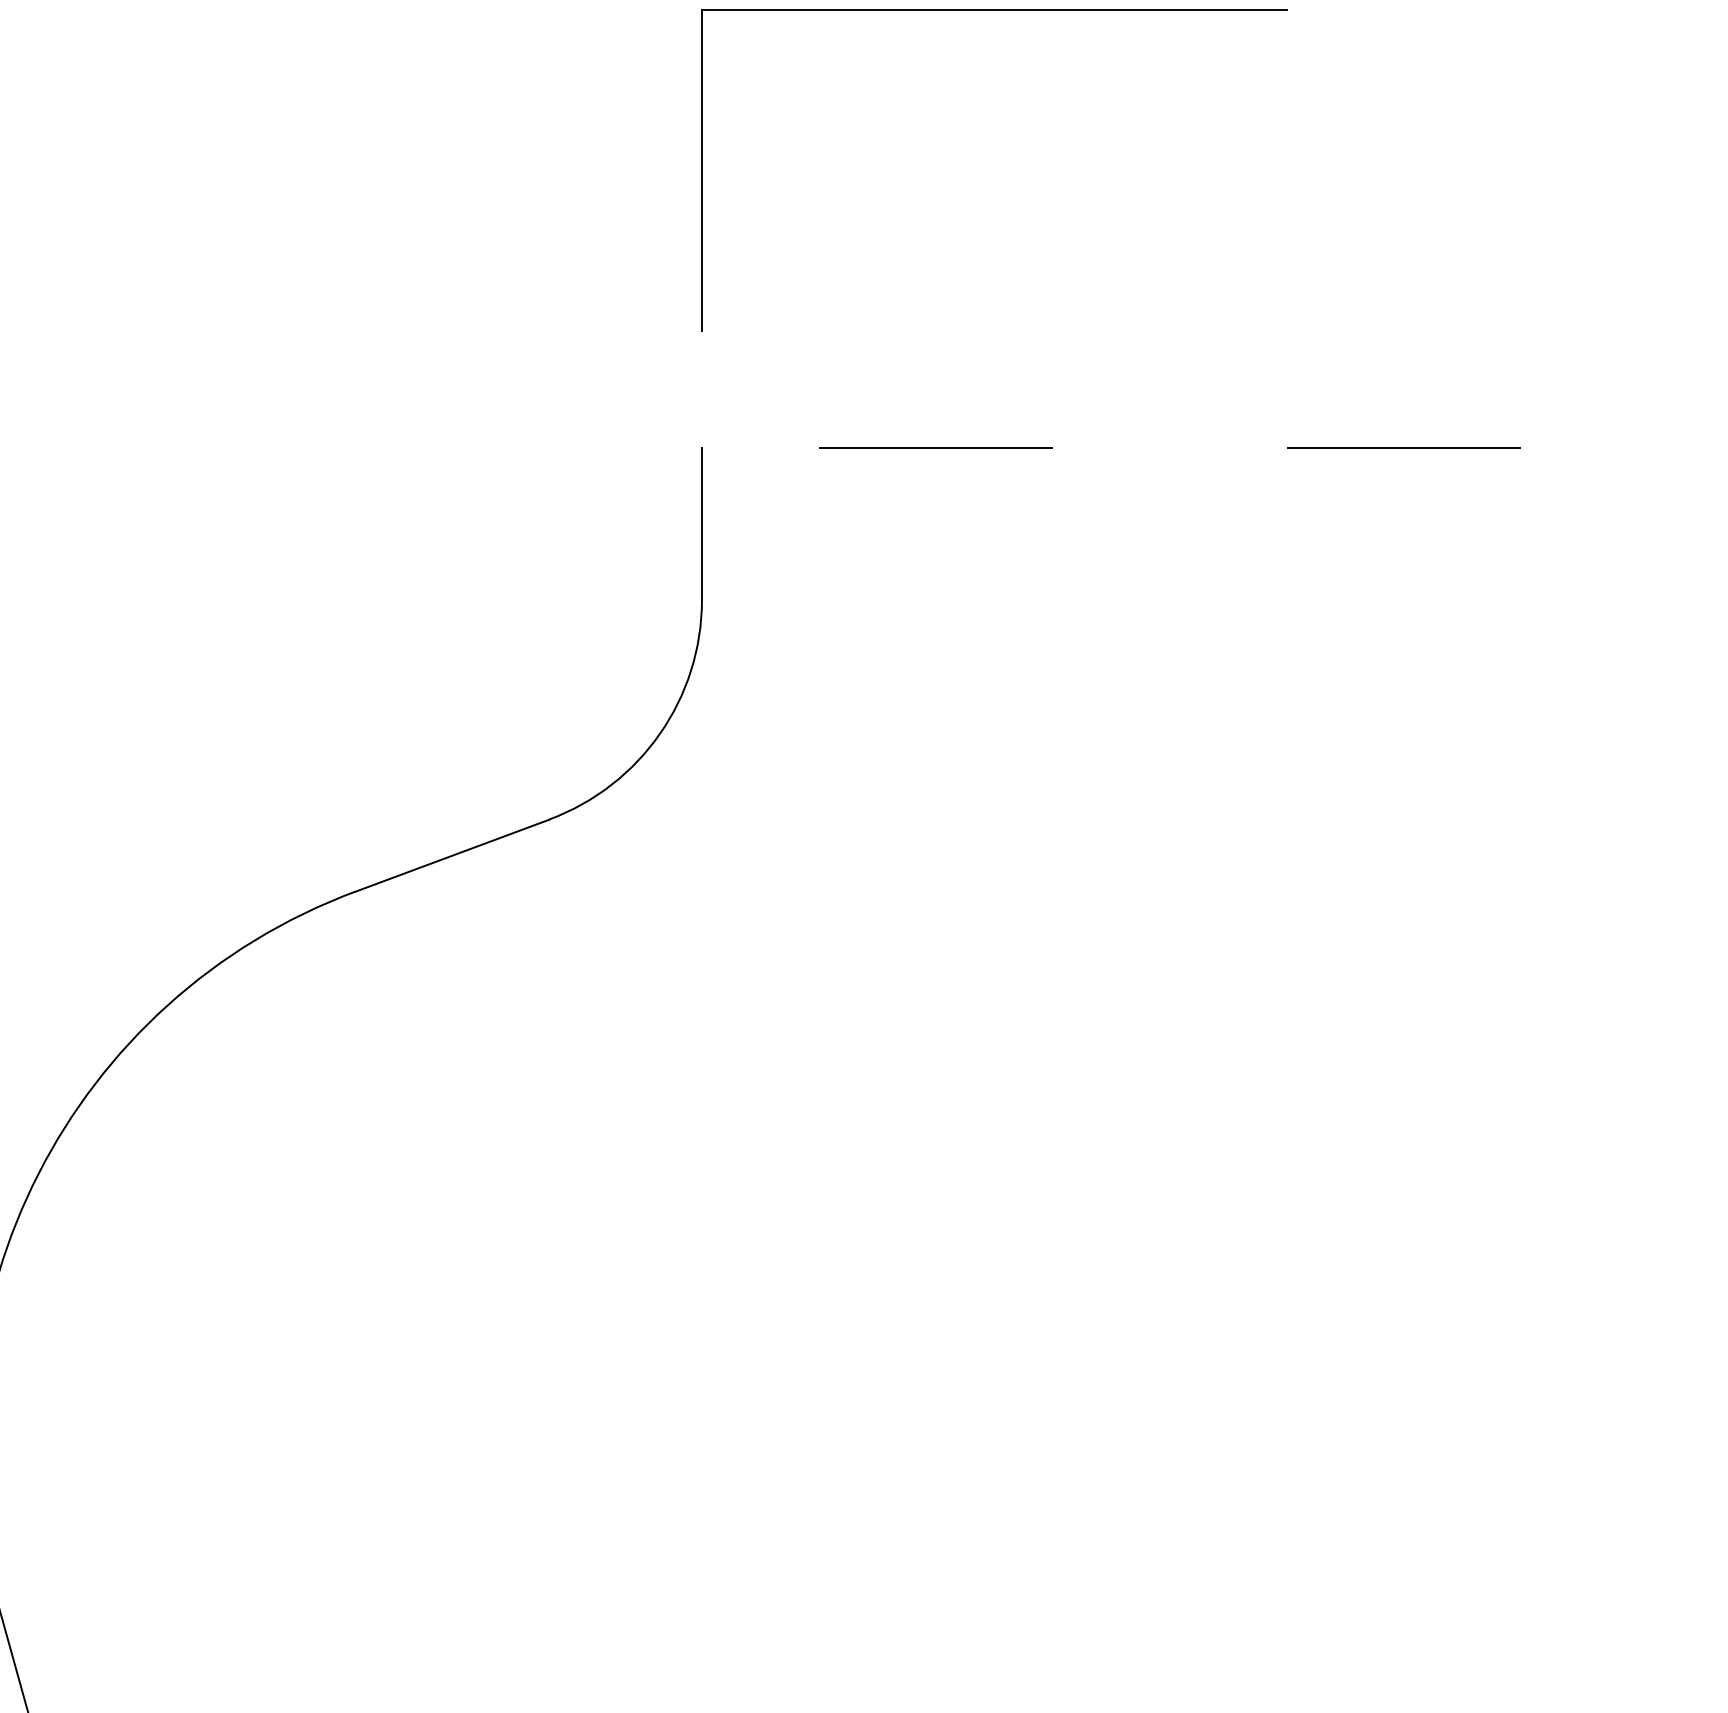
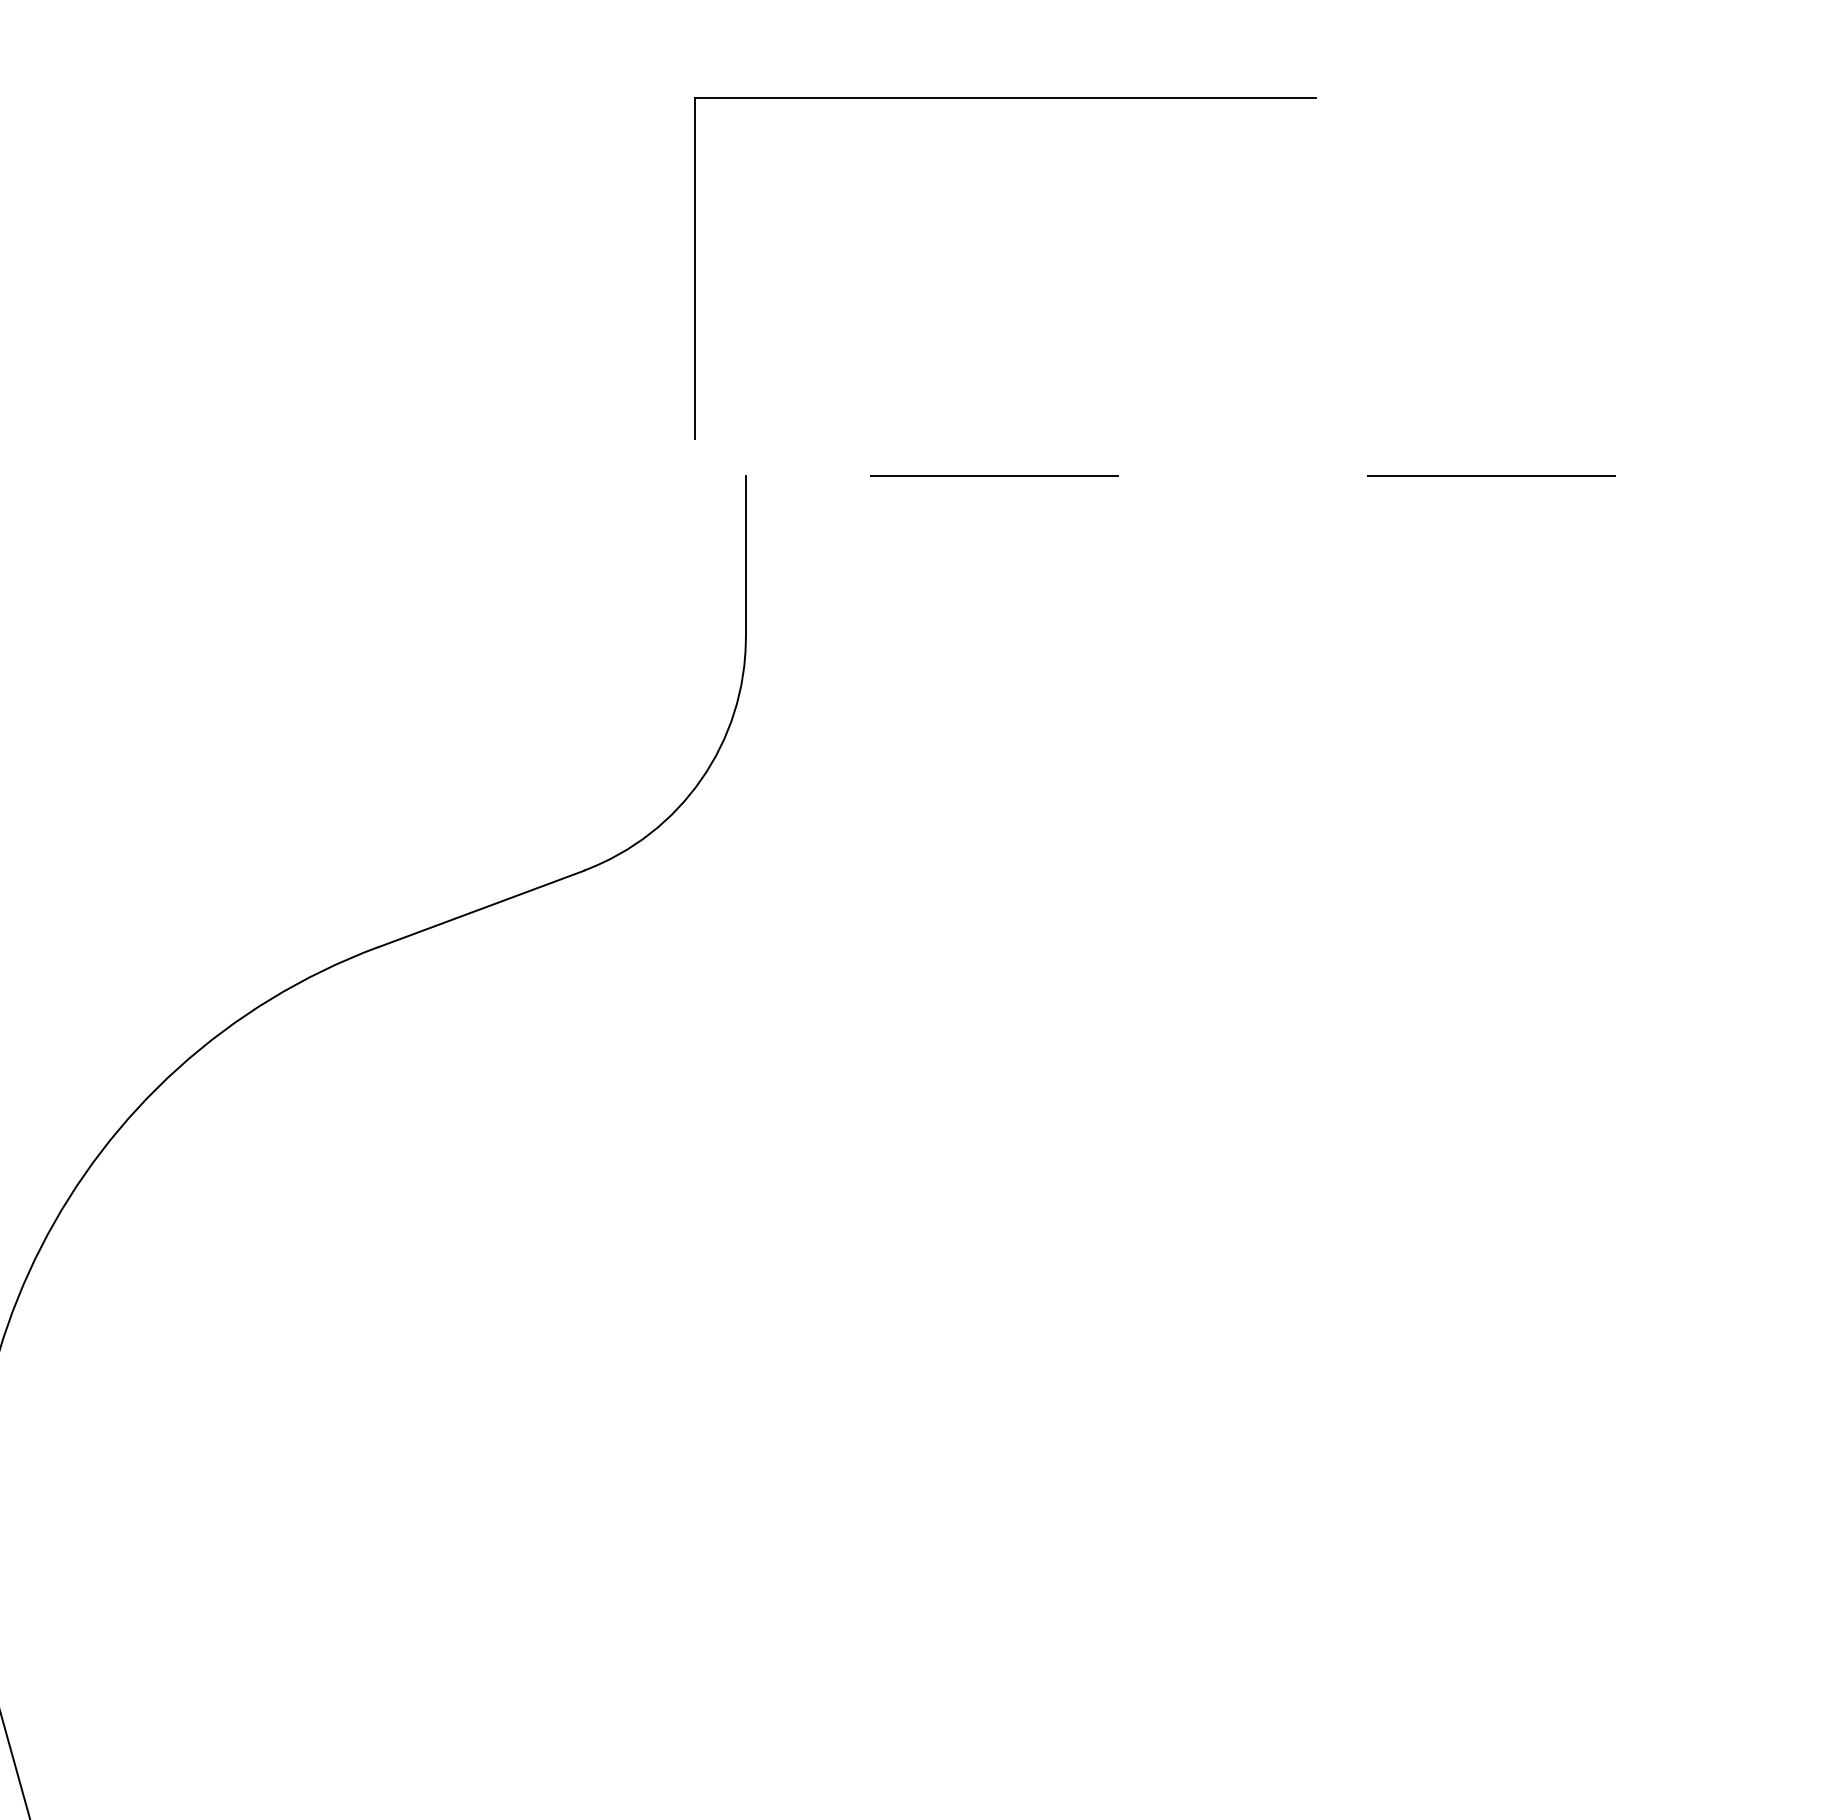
part: (994, 10) -> (1005, 98), moved

